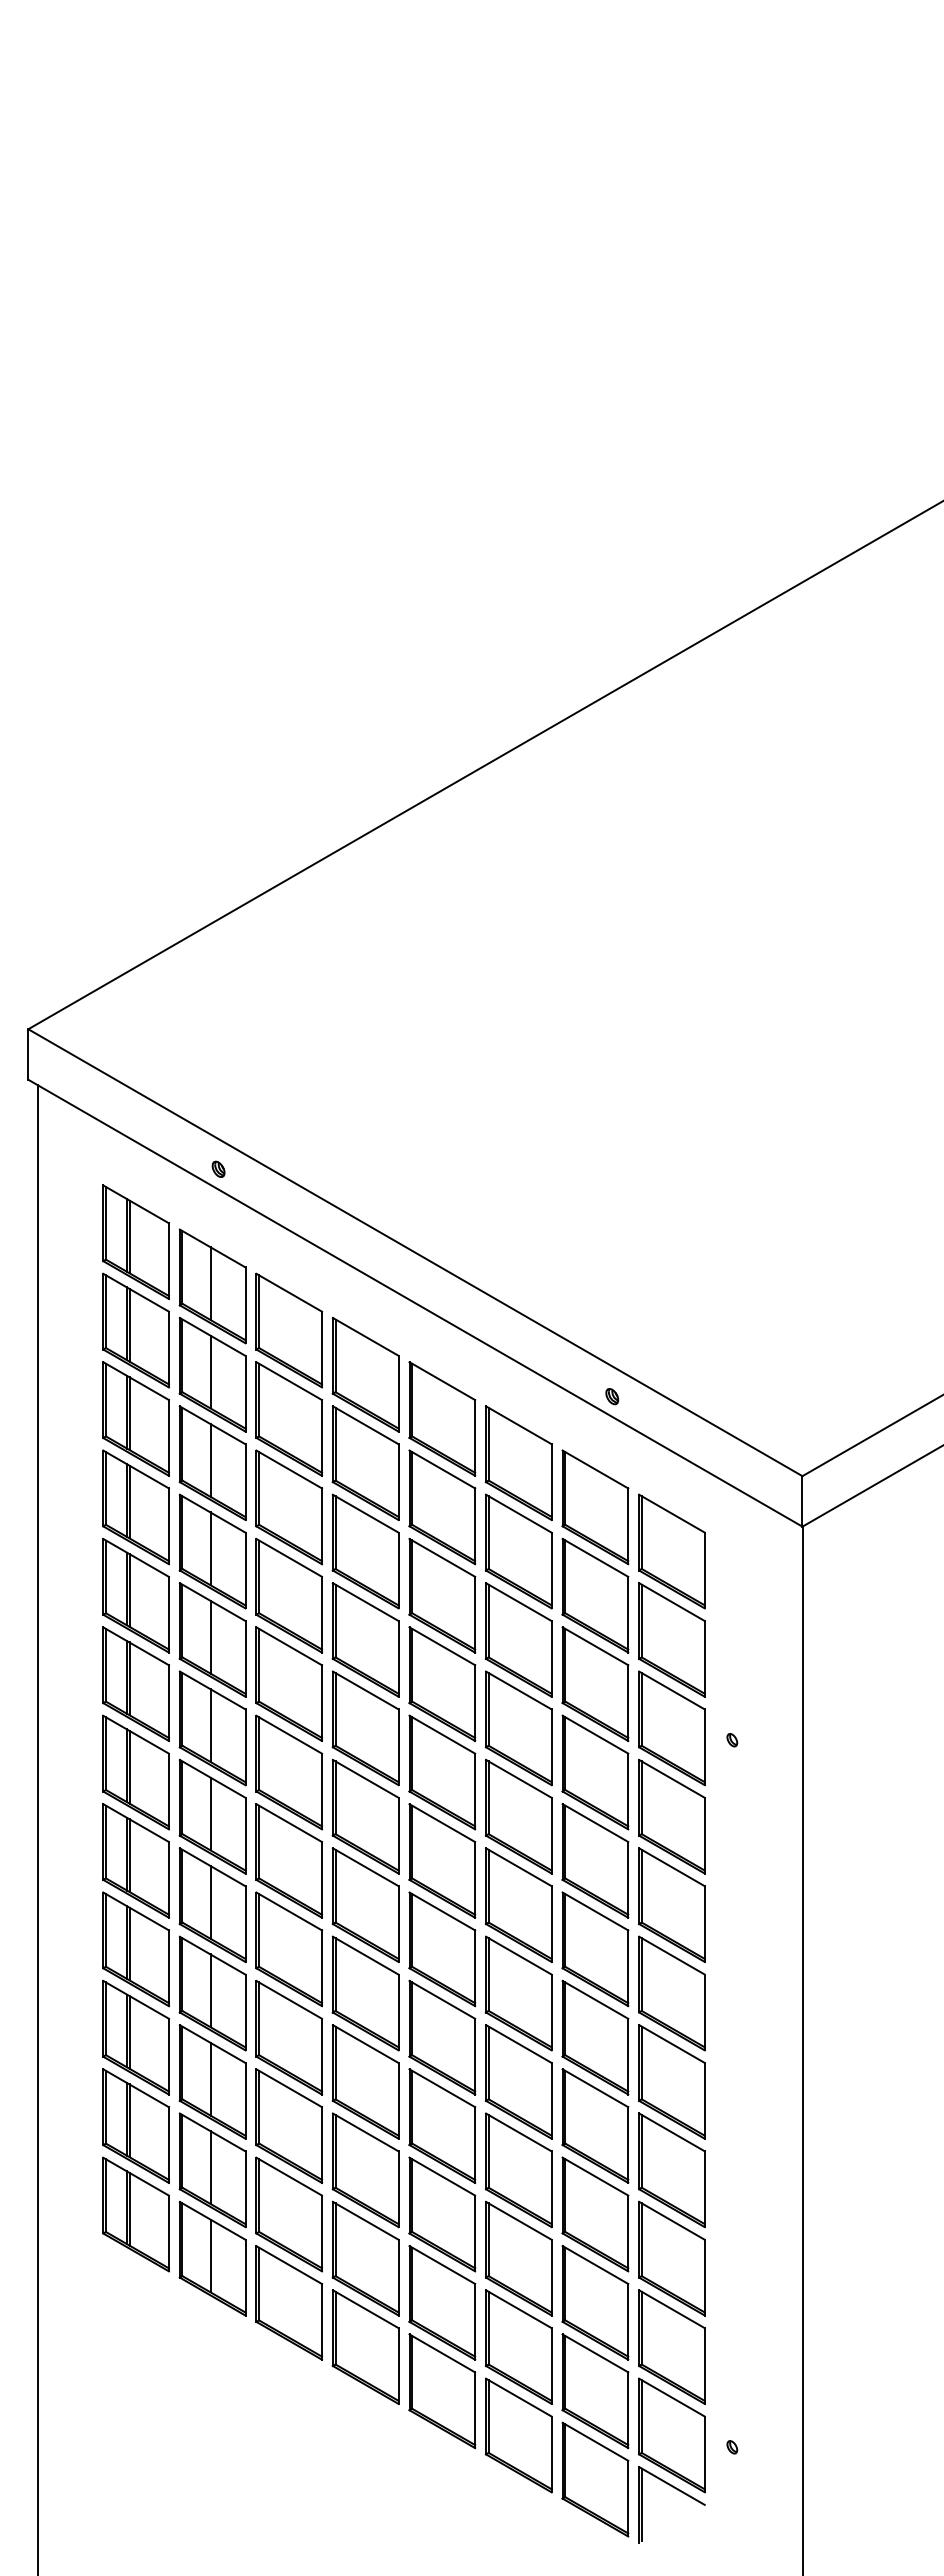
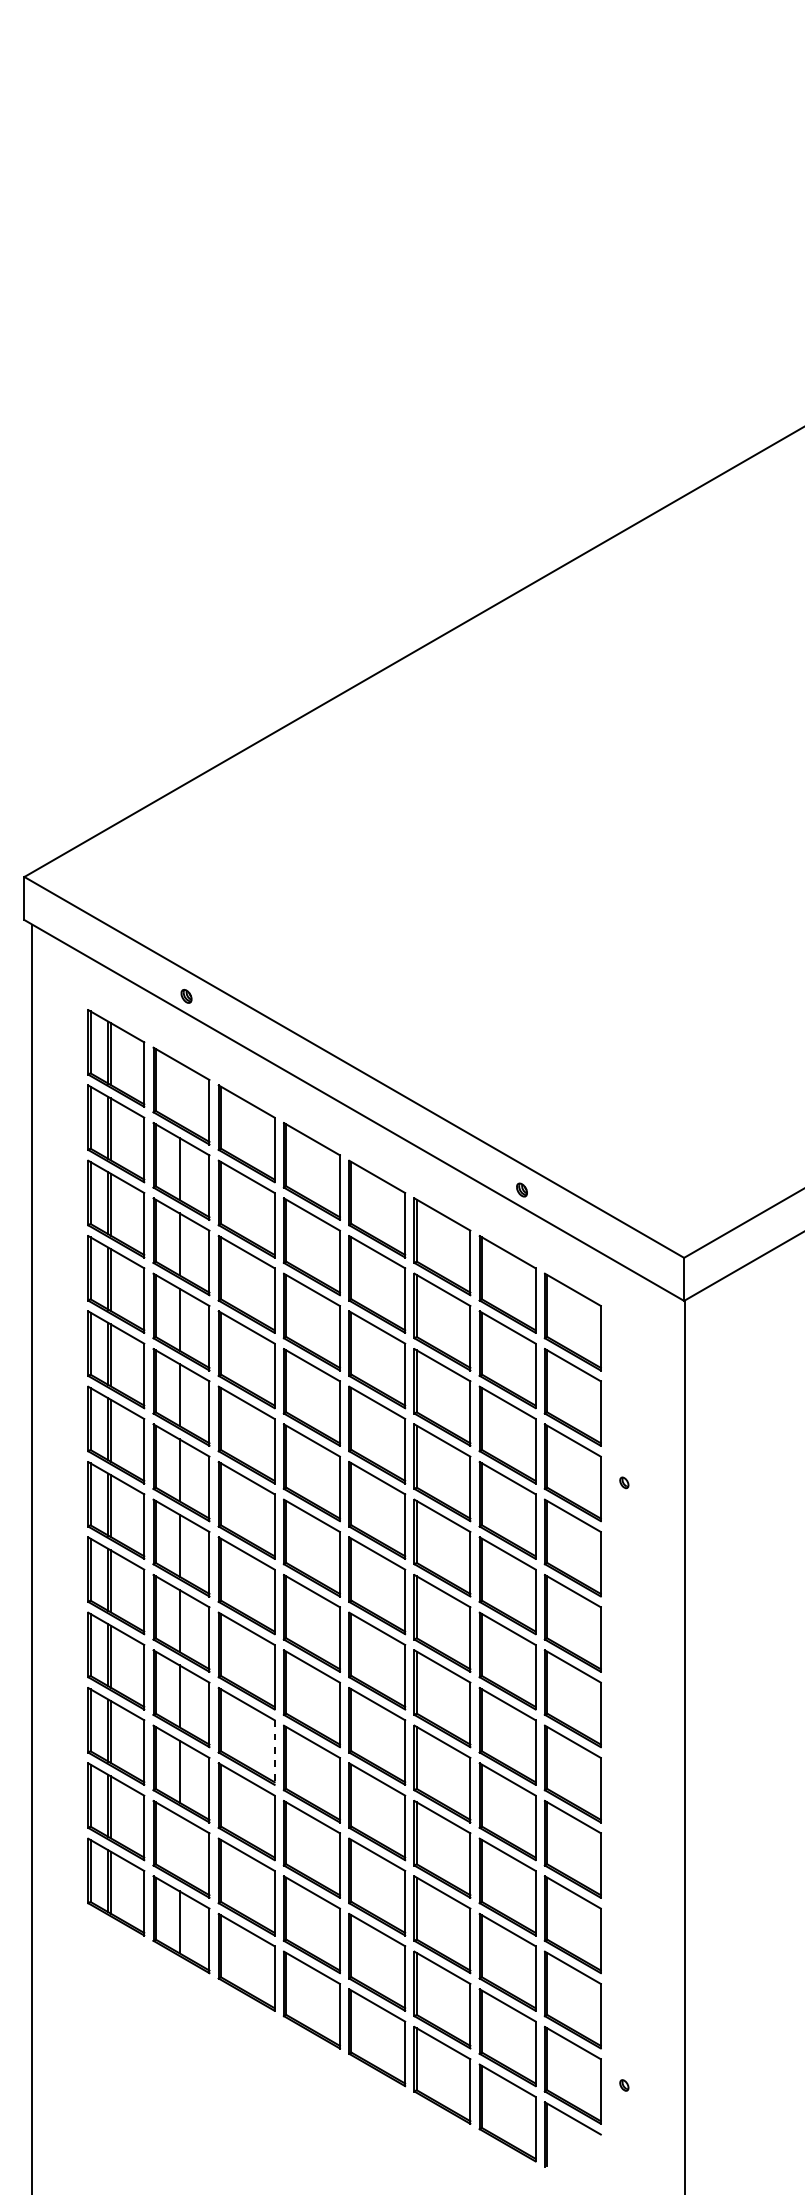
line: (210, 1283) -> (179, 1093), removed
line: (322, 2056) -> (275, 1752), solid -> dashed
line: (210, 2167) -> (179, 1847), removed

